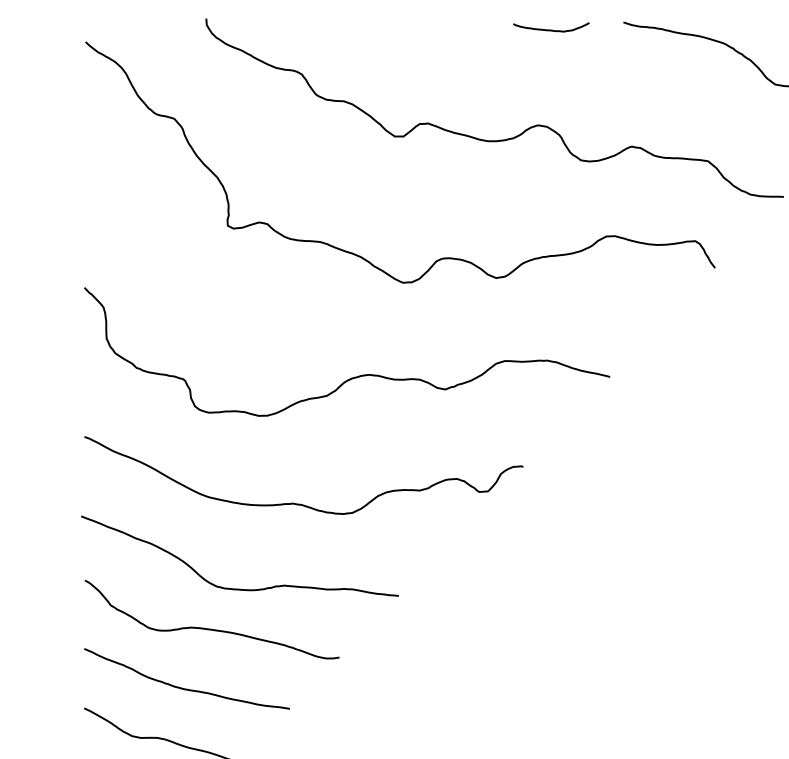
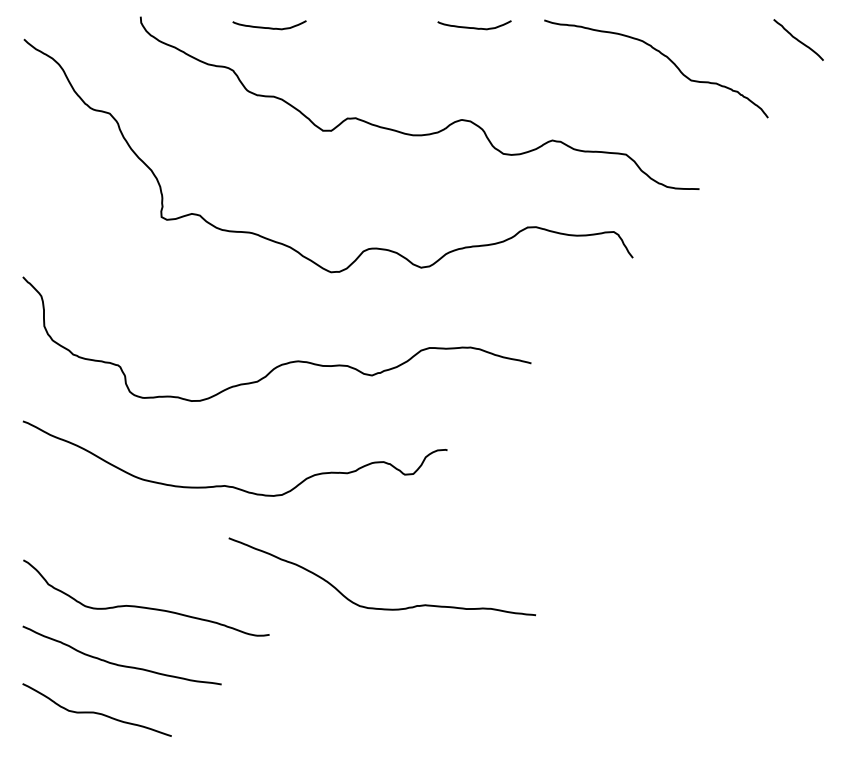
curve: (339, 29) -> (269, 27), added
curve: (232, 587) -> (375, 607), moved

